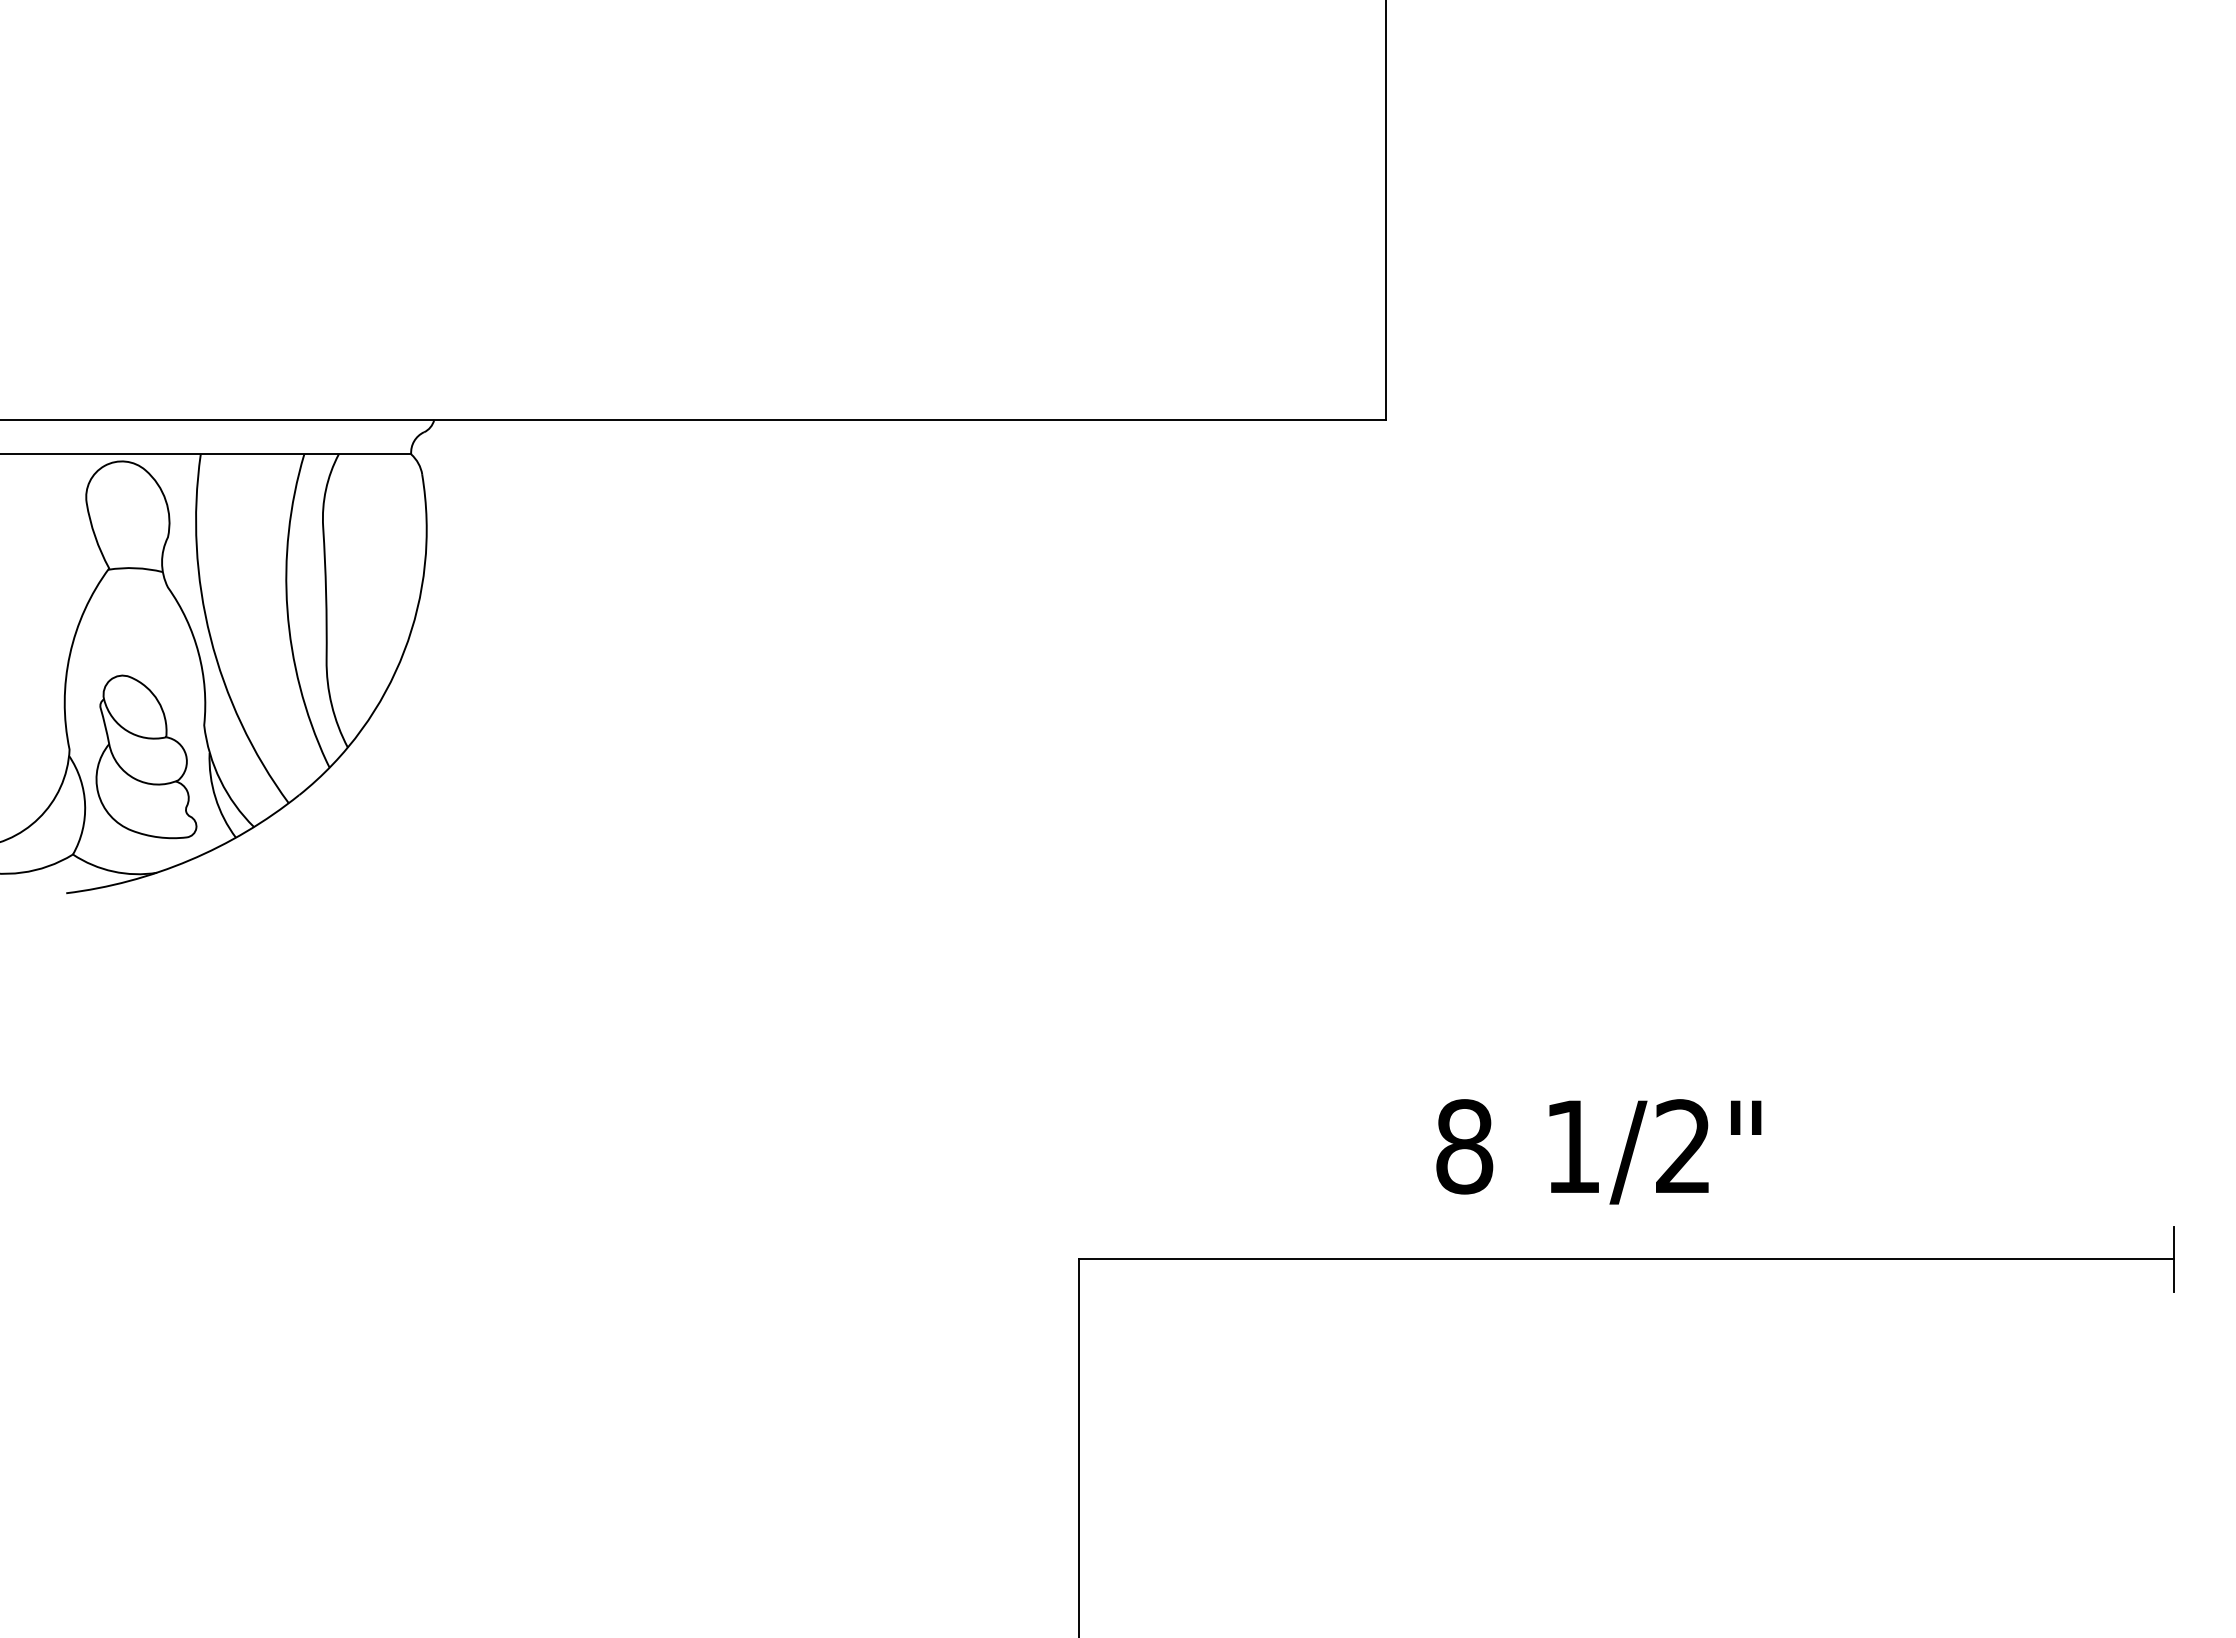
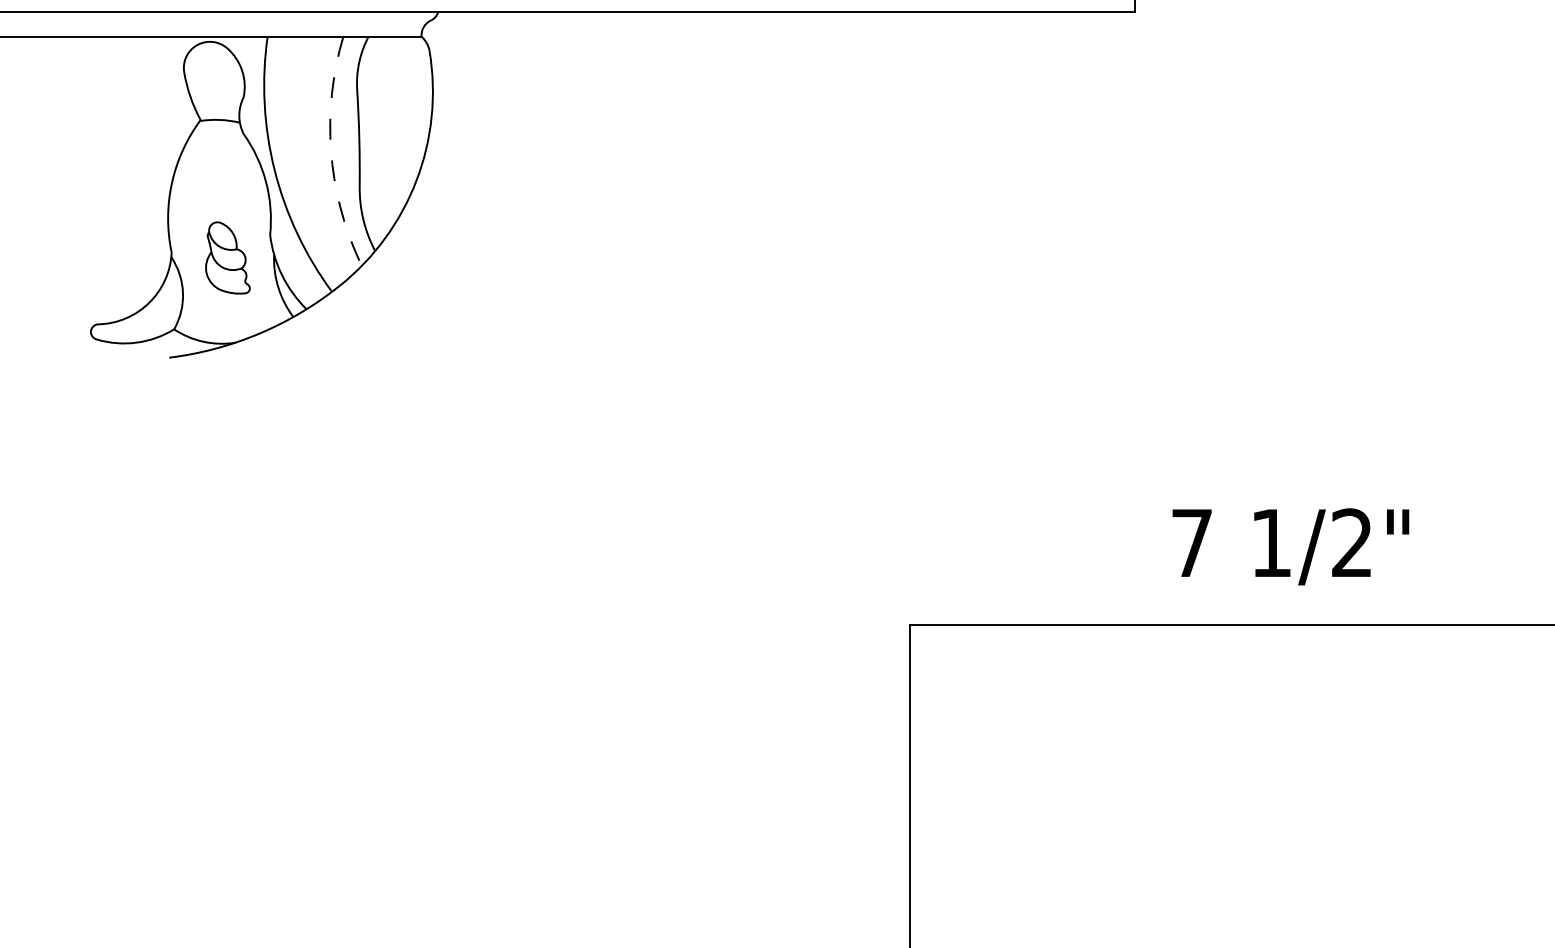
line: (288, 615) -> (331, 154), solid -> dashed
part: (146, 756) -> (227, 257), size x0.6
text: (1464, 1146) -> (1192, 542), 8 -> 7

